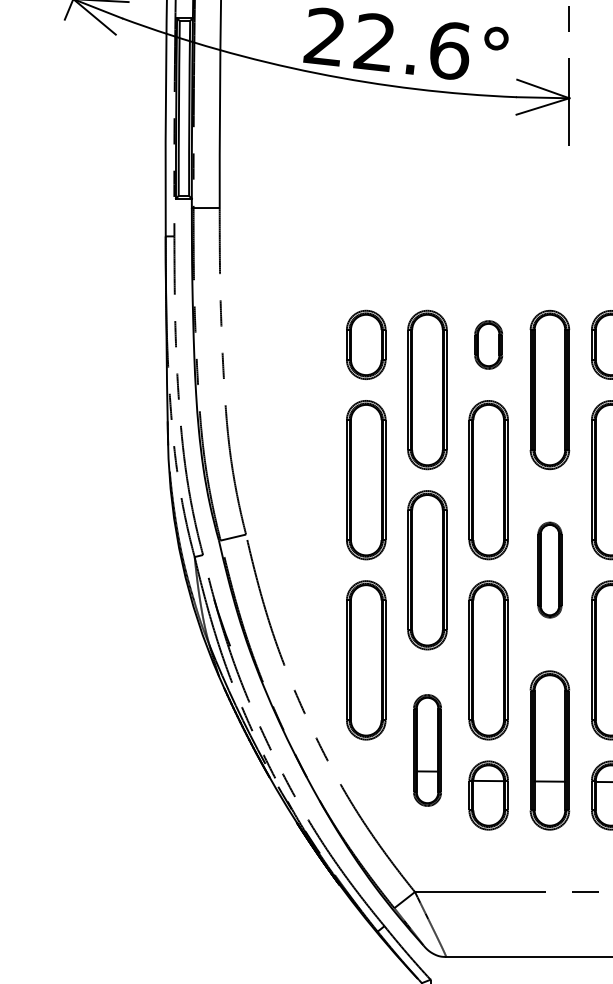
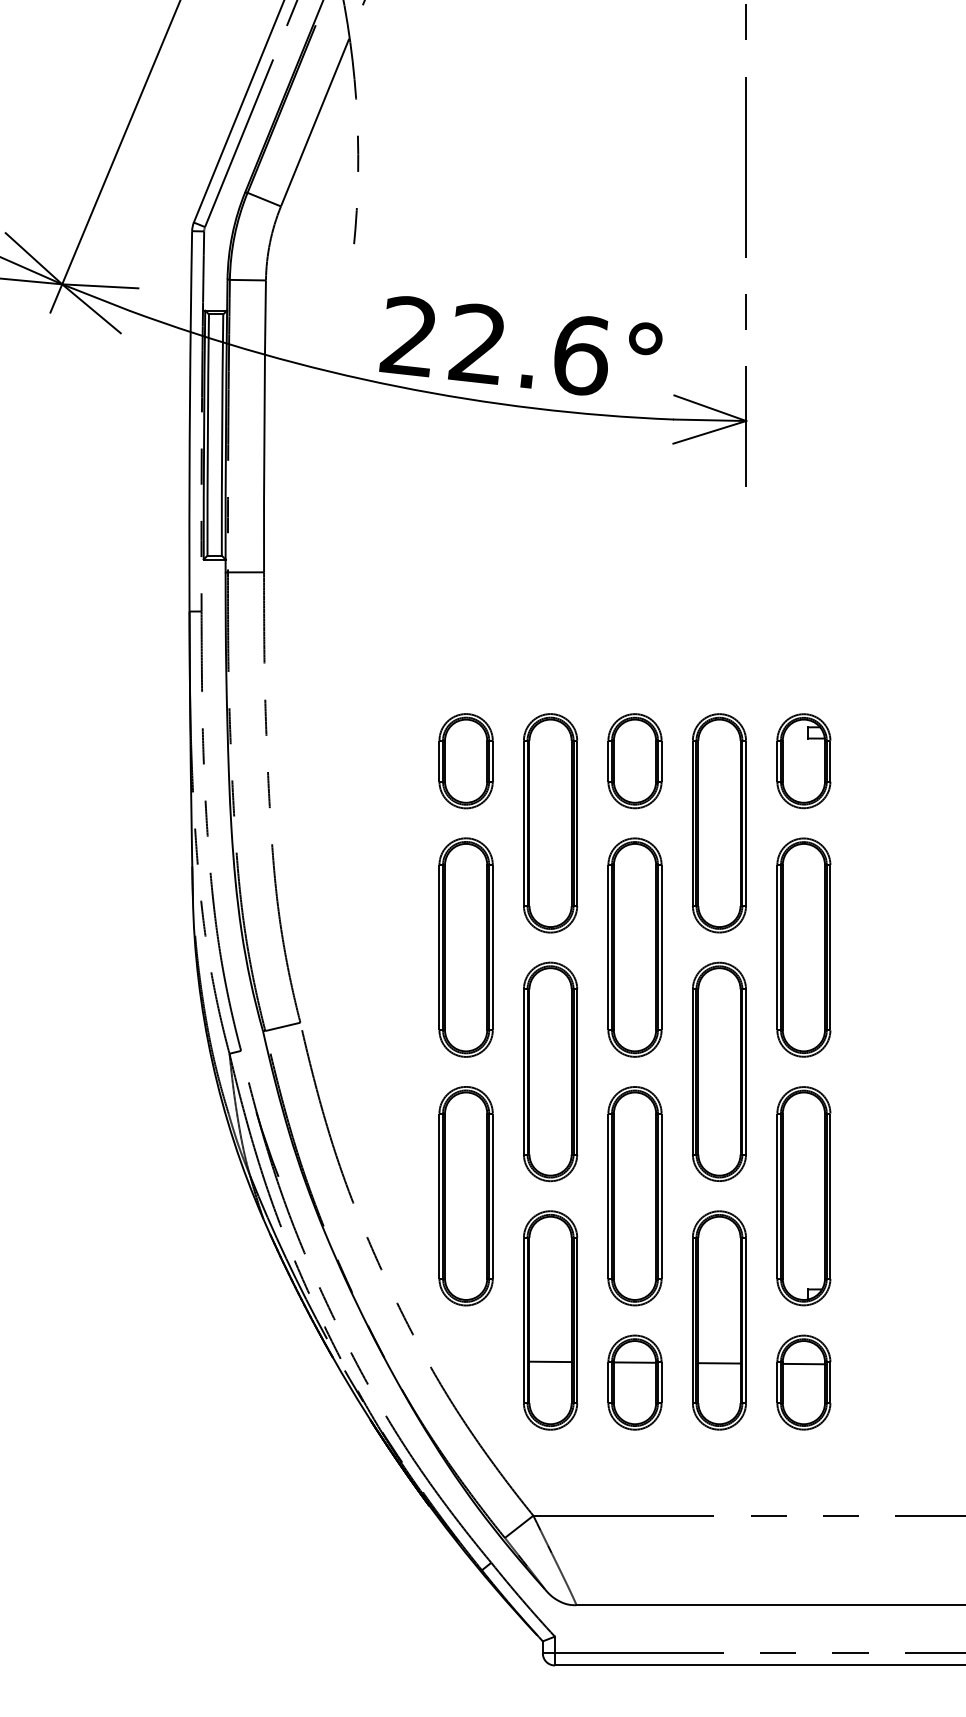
part: (488, 345) -> (634, 761), size x1.43
part: (549, 569) -> (719, 1071), size x1.67
part: (427, 750) -> (550, 1320), size x1.43

